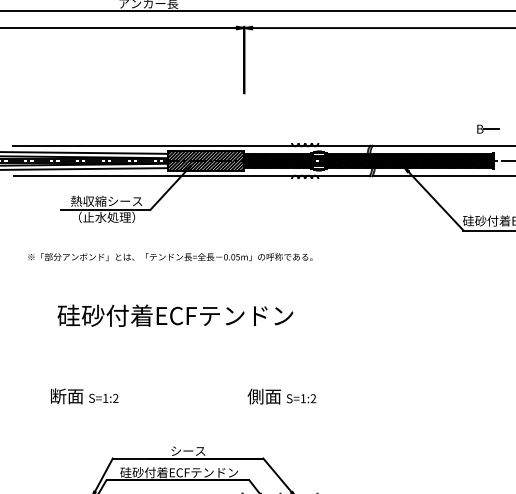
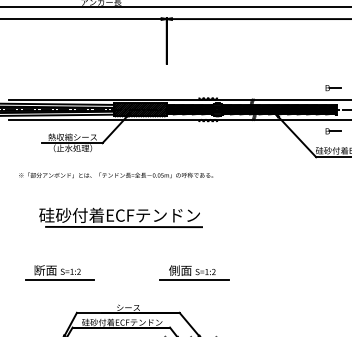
part: (488, 192) -> (333, 131), added
line: (182, 331) -> (124, 226), added
line: (87, 409) -> (59, 279), added
line: (285, 409) -> (194, 279), added

